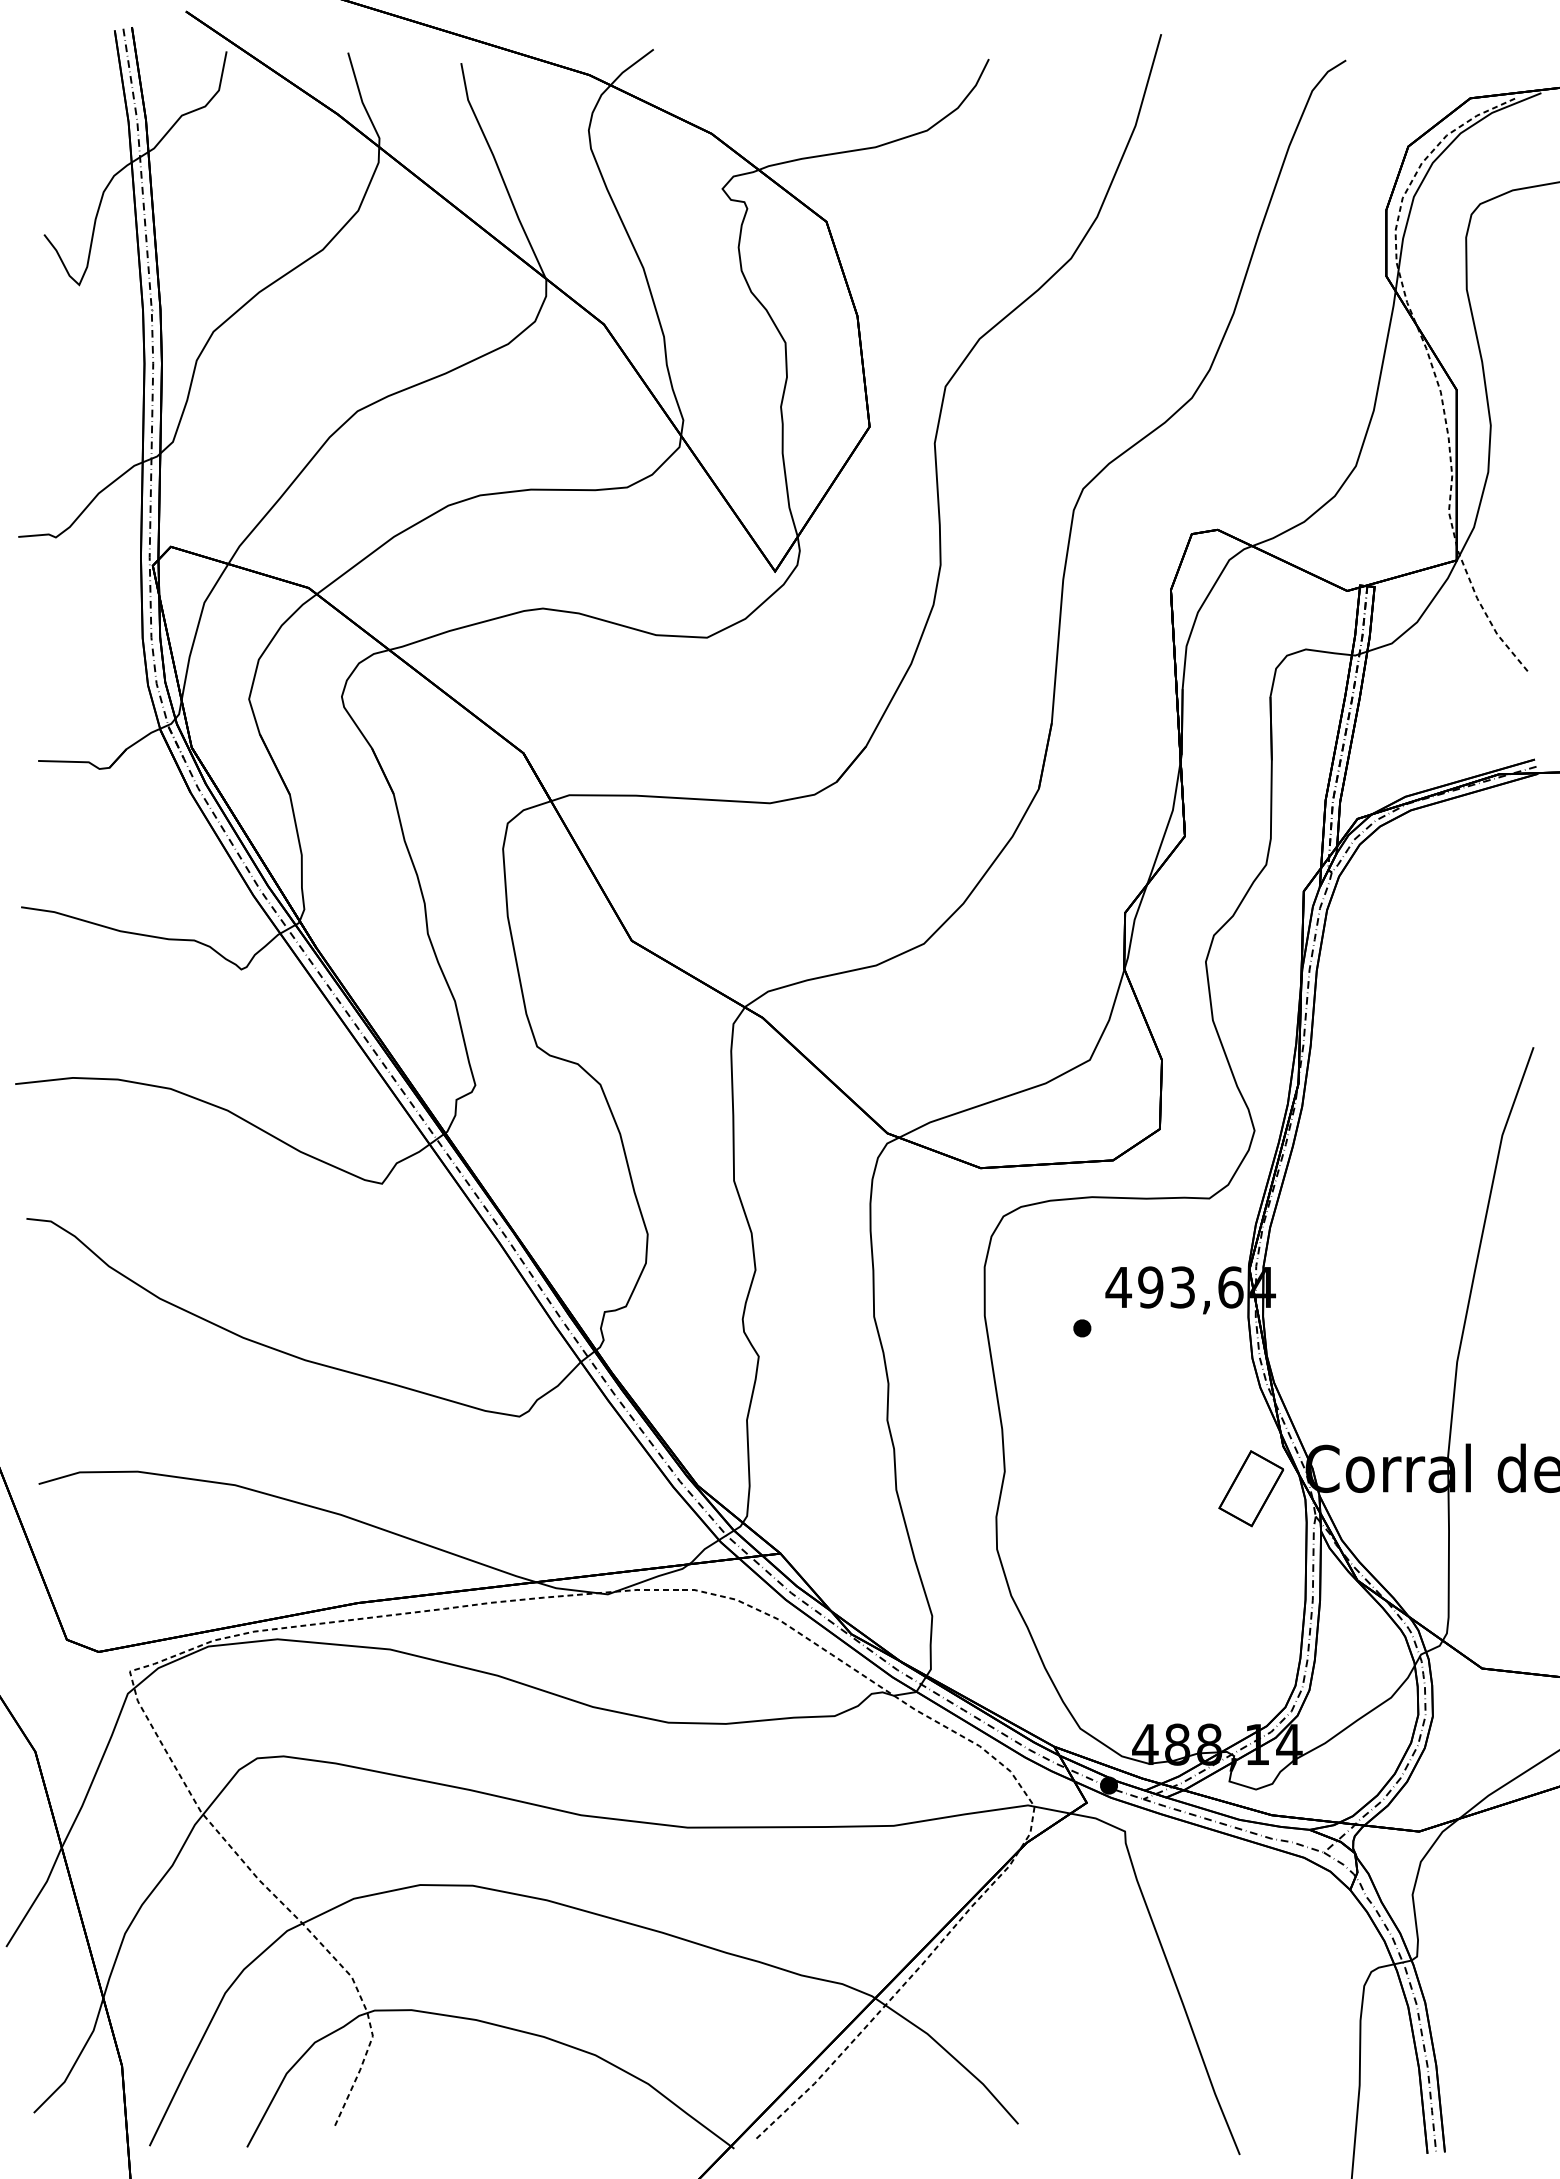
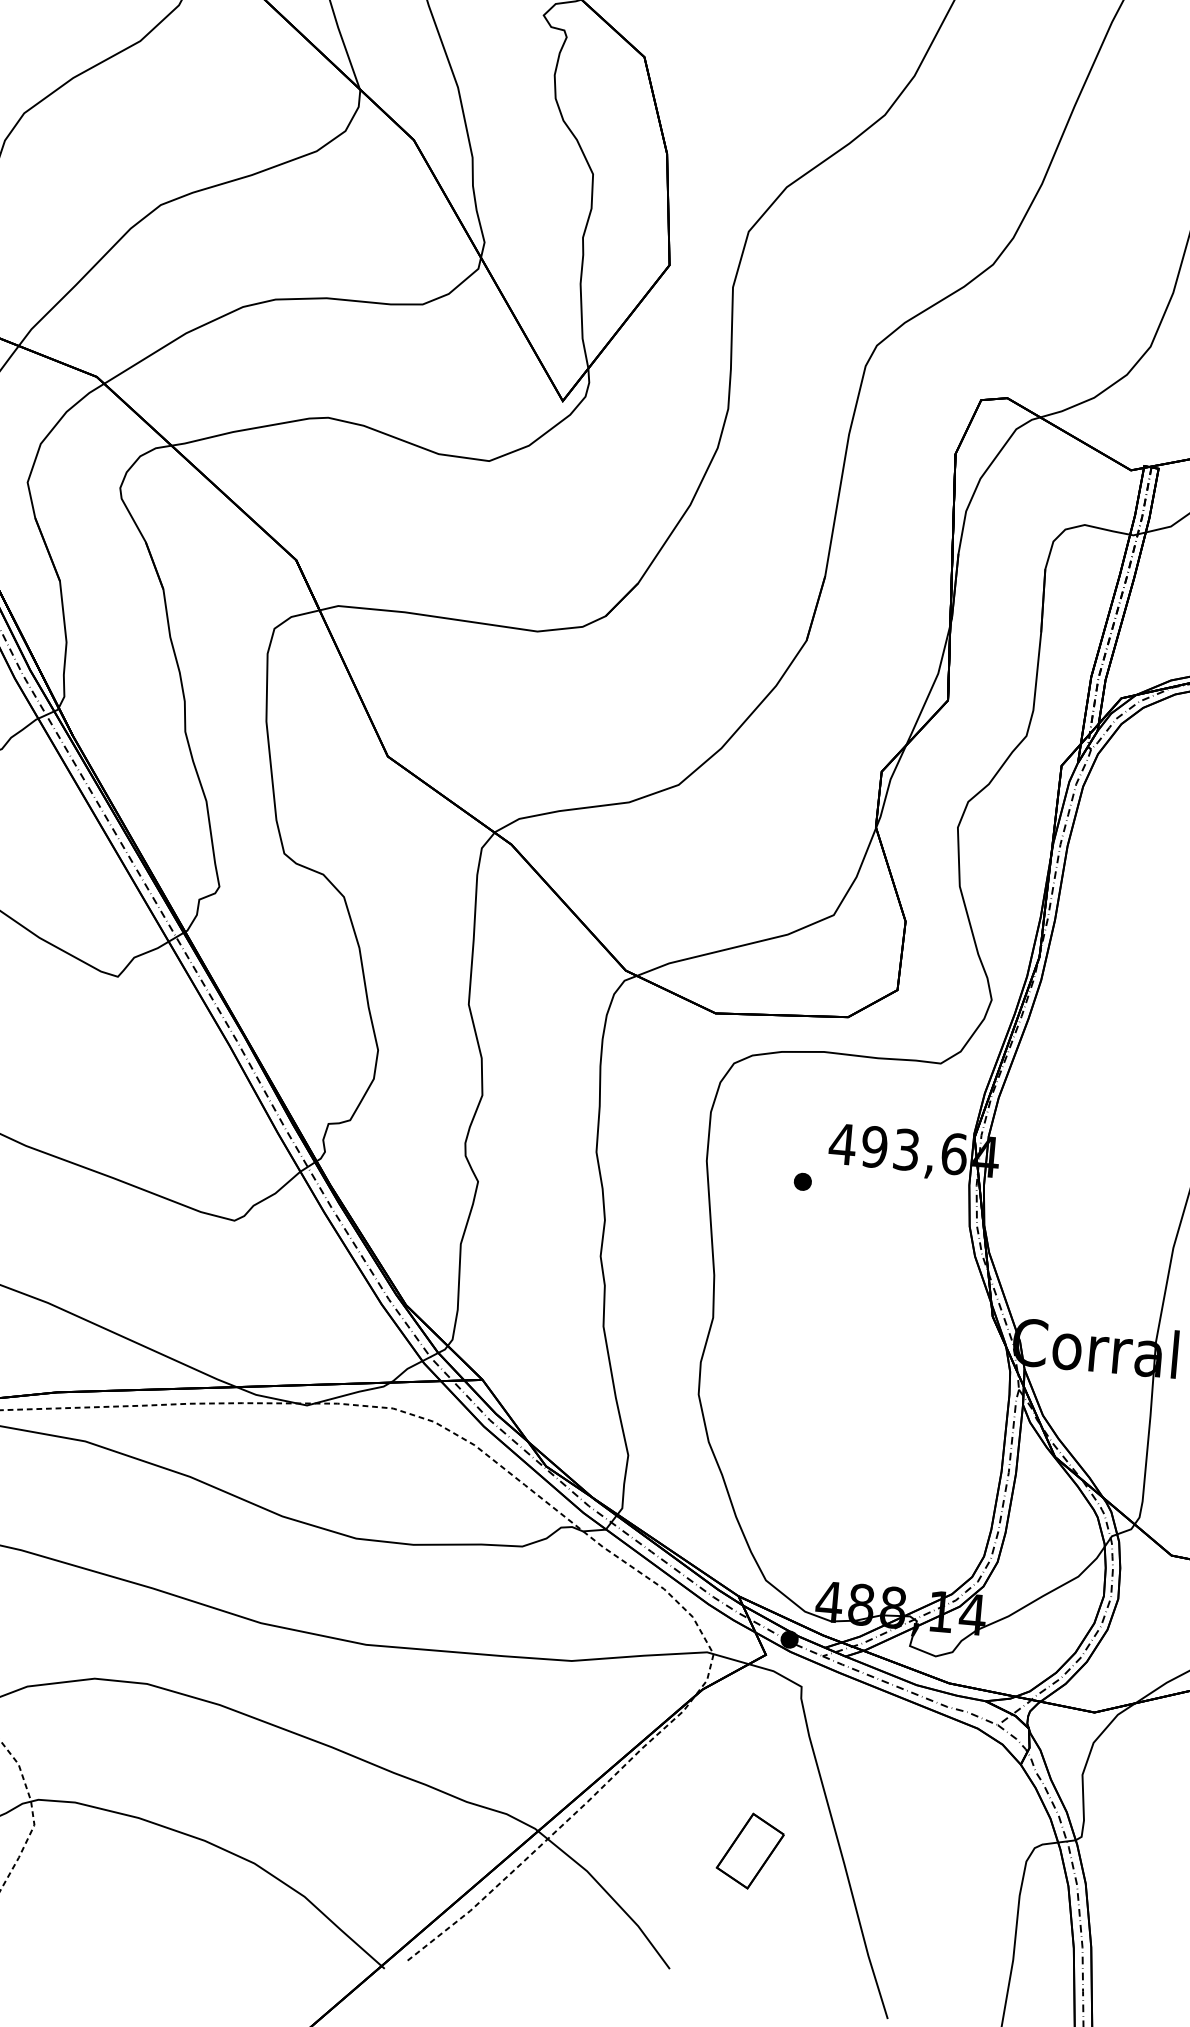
part: (1250, 1488) -> (749, 1850), moved

